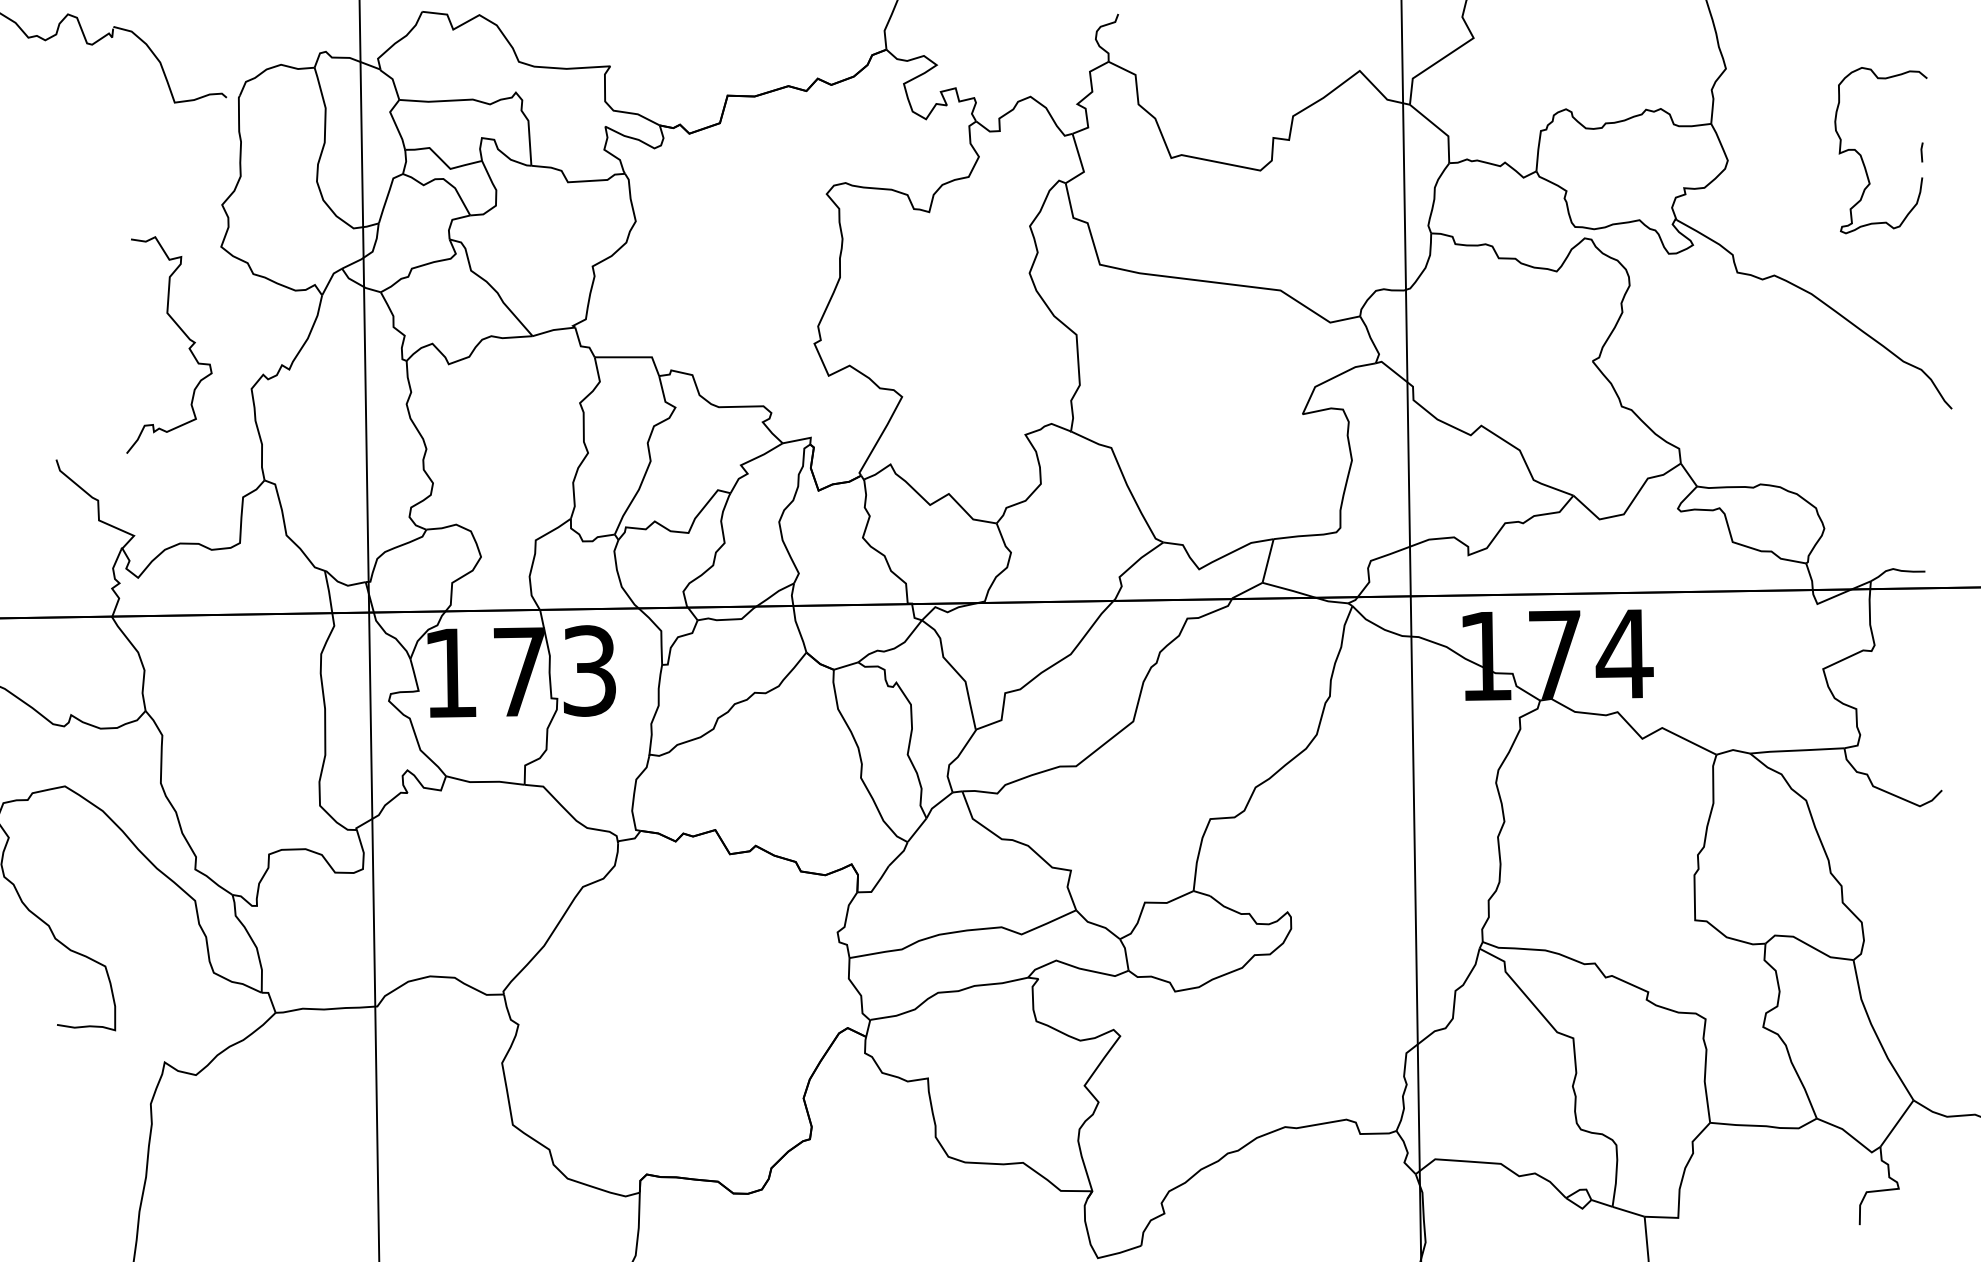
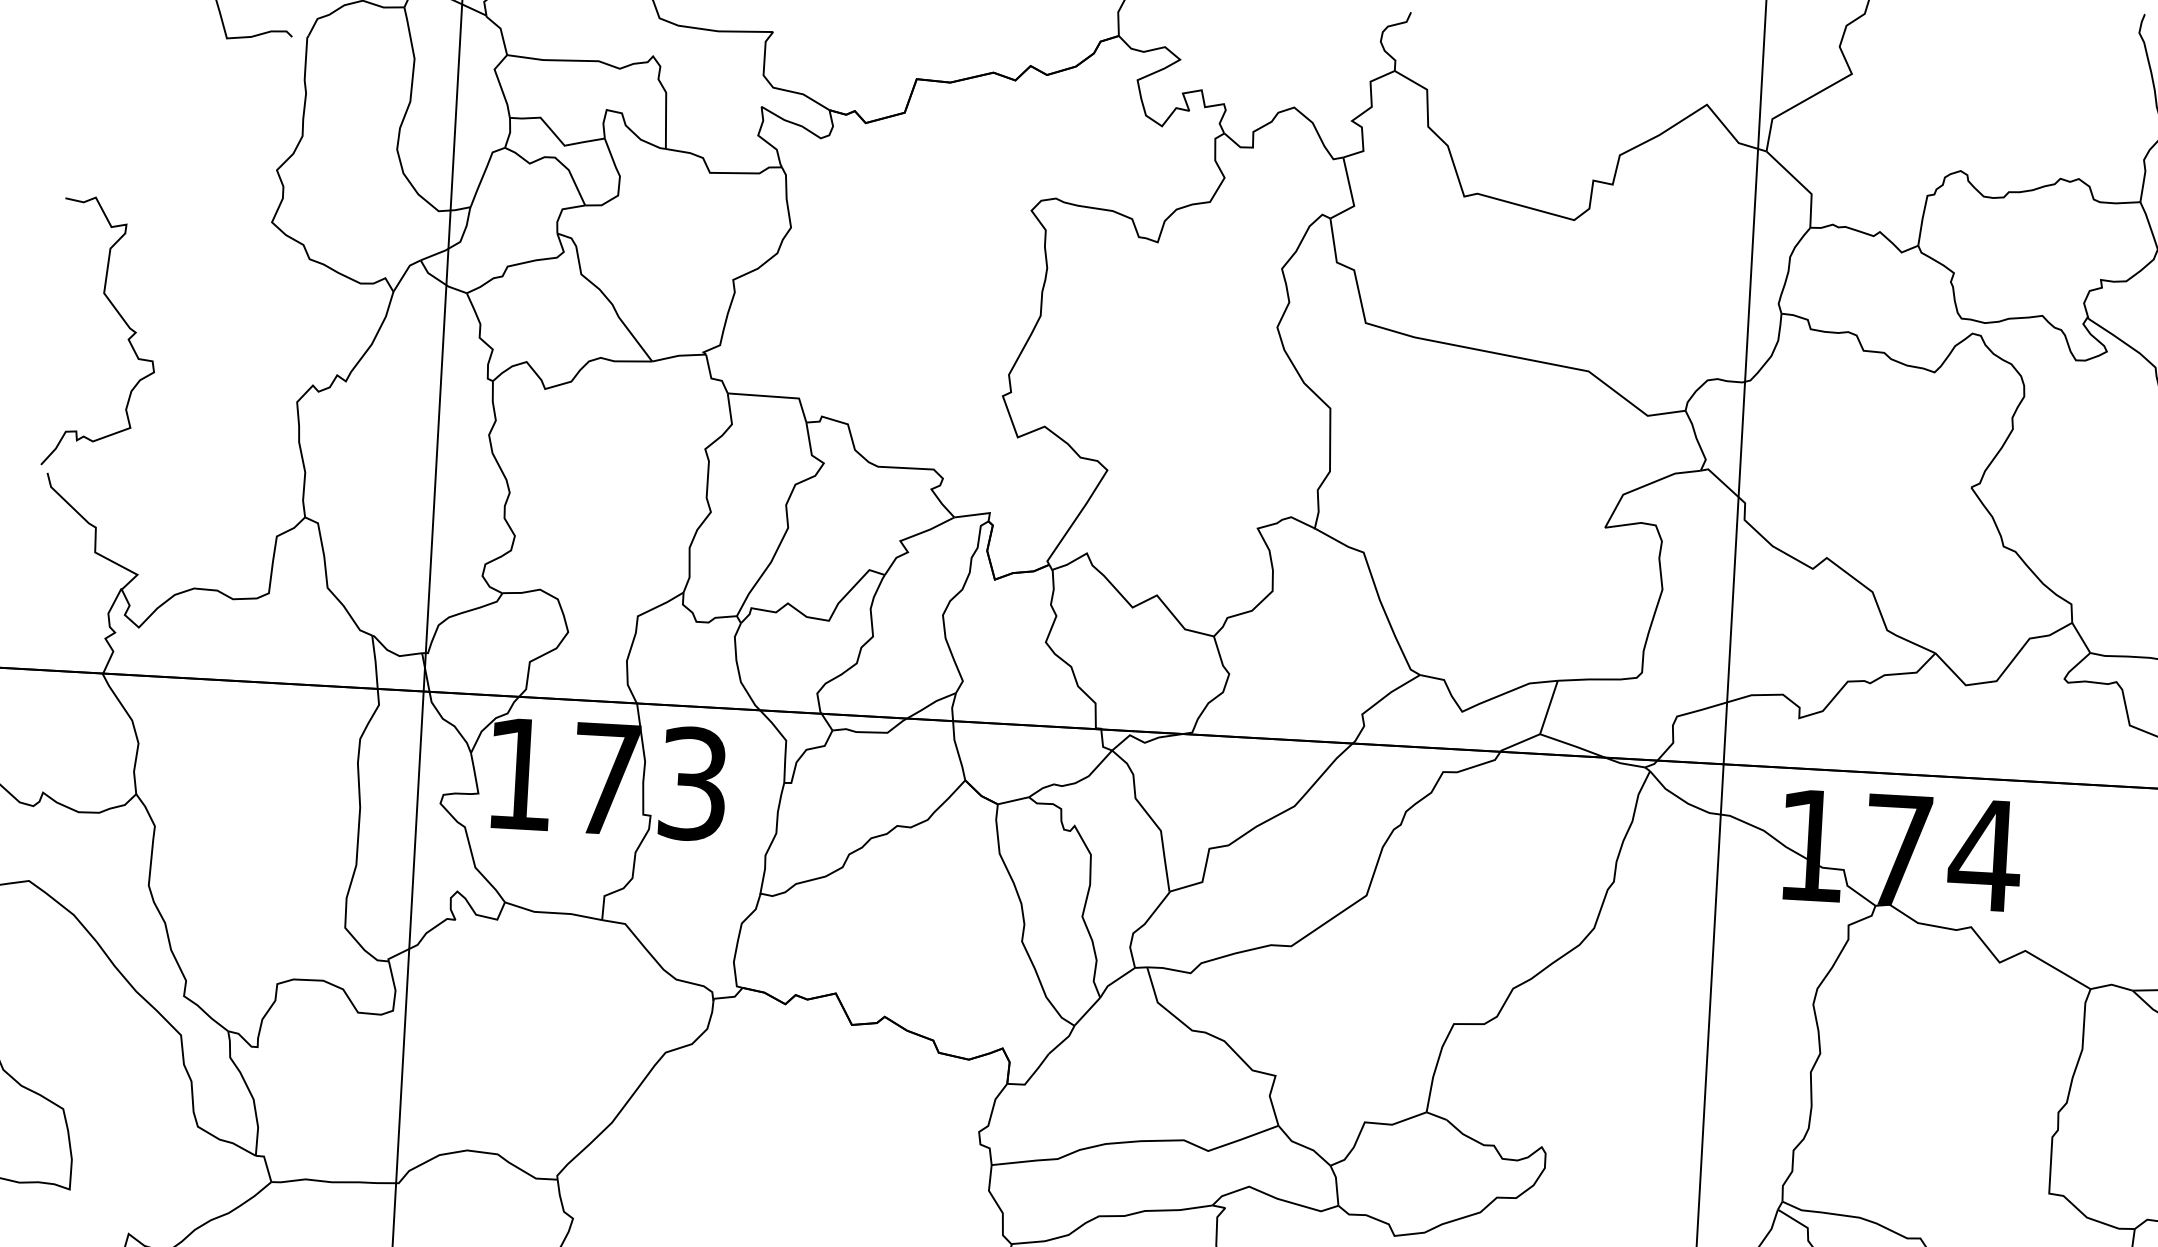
curve: (181, 331) -> (120, 317), moved

